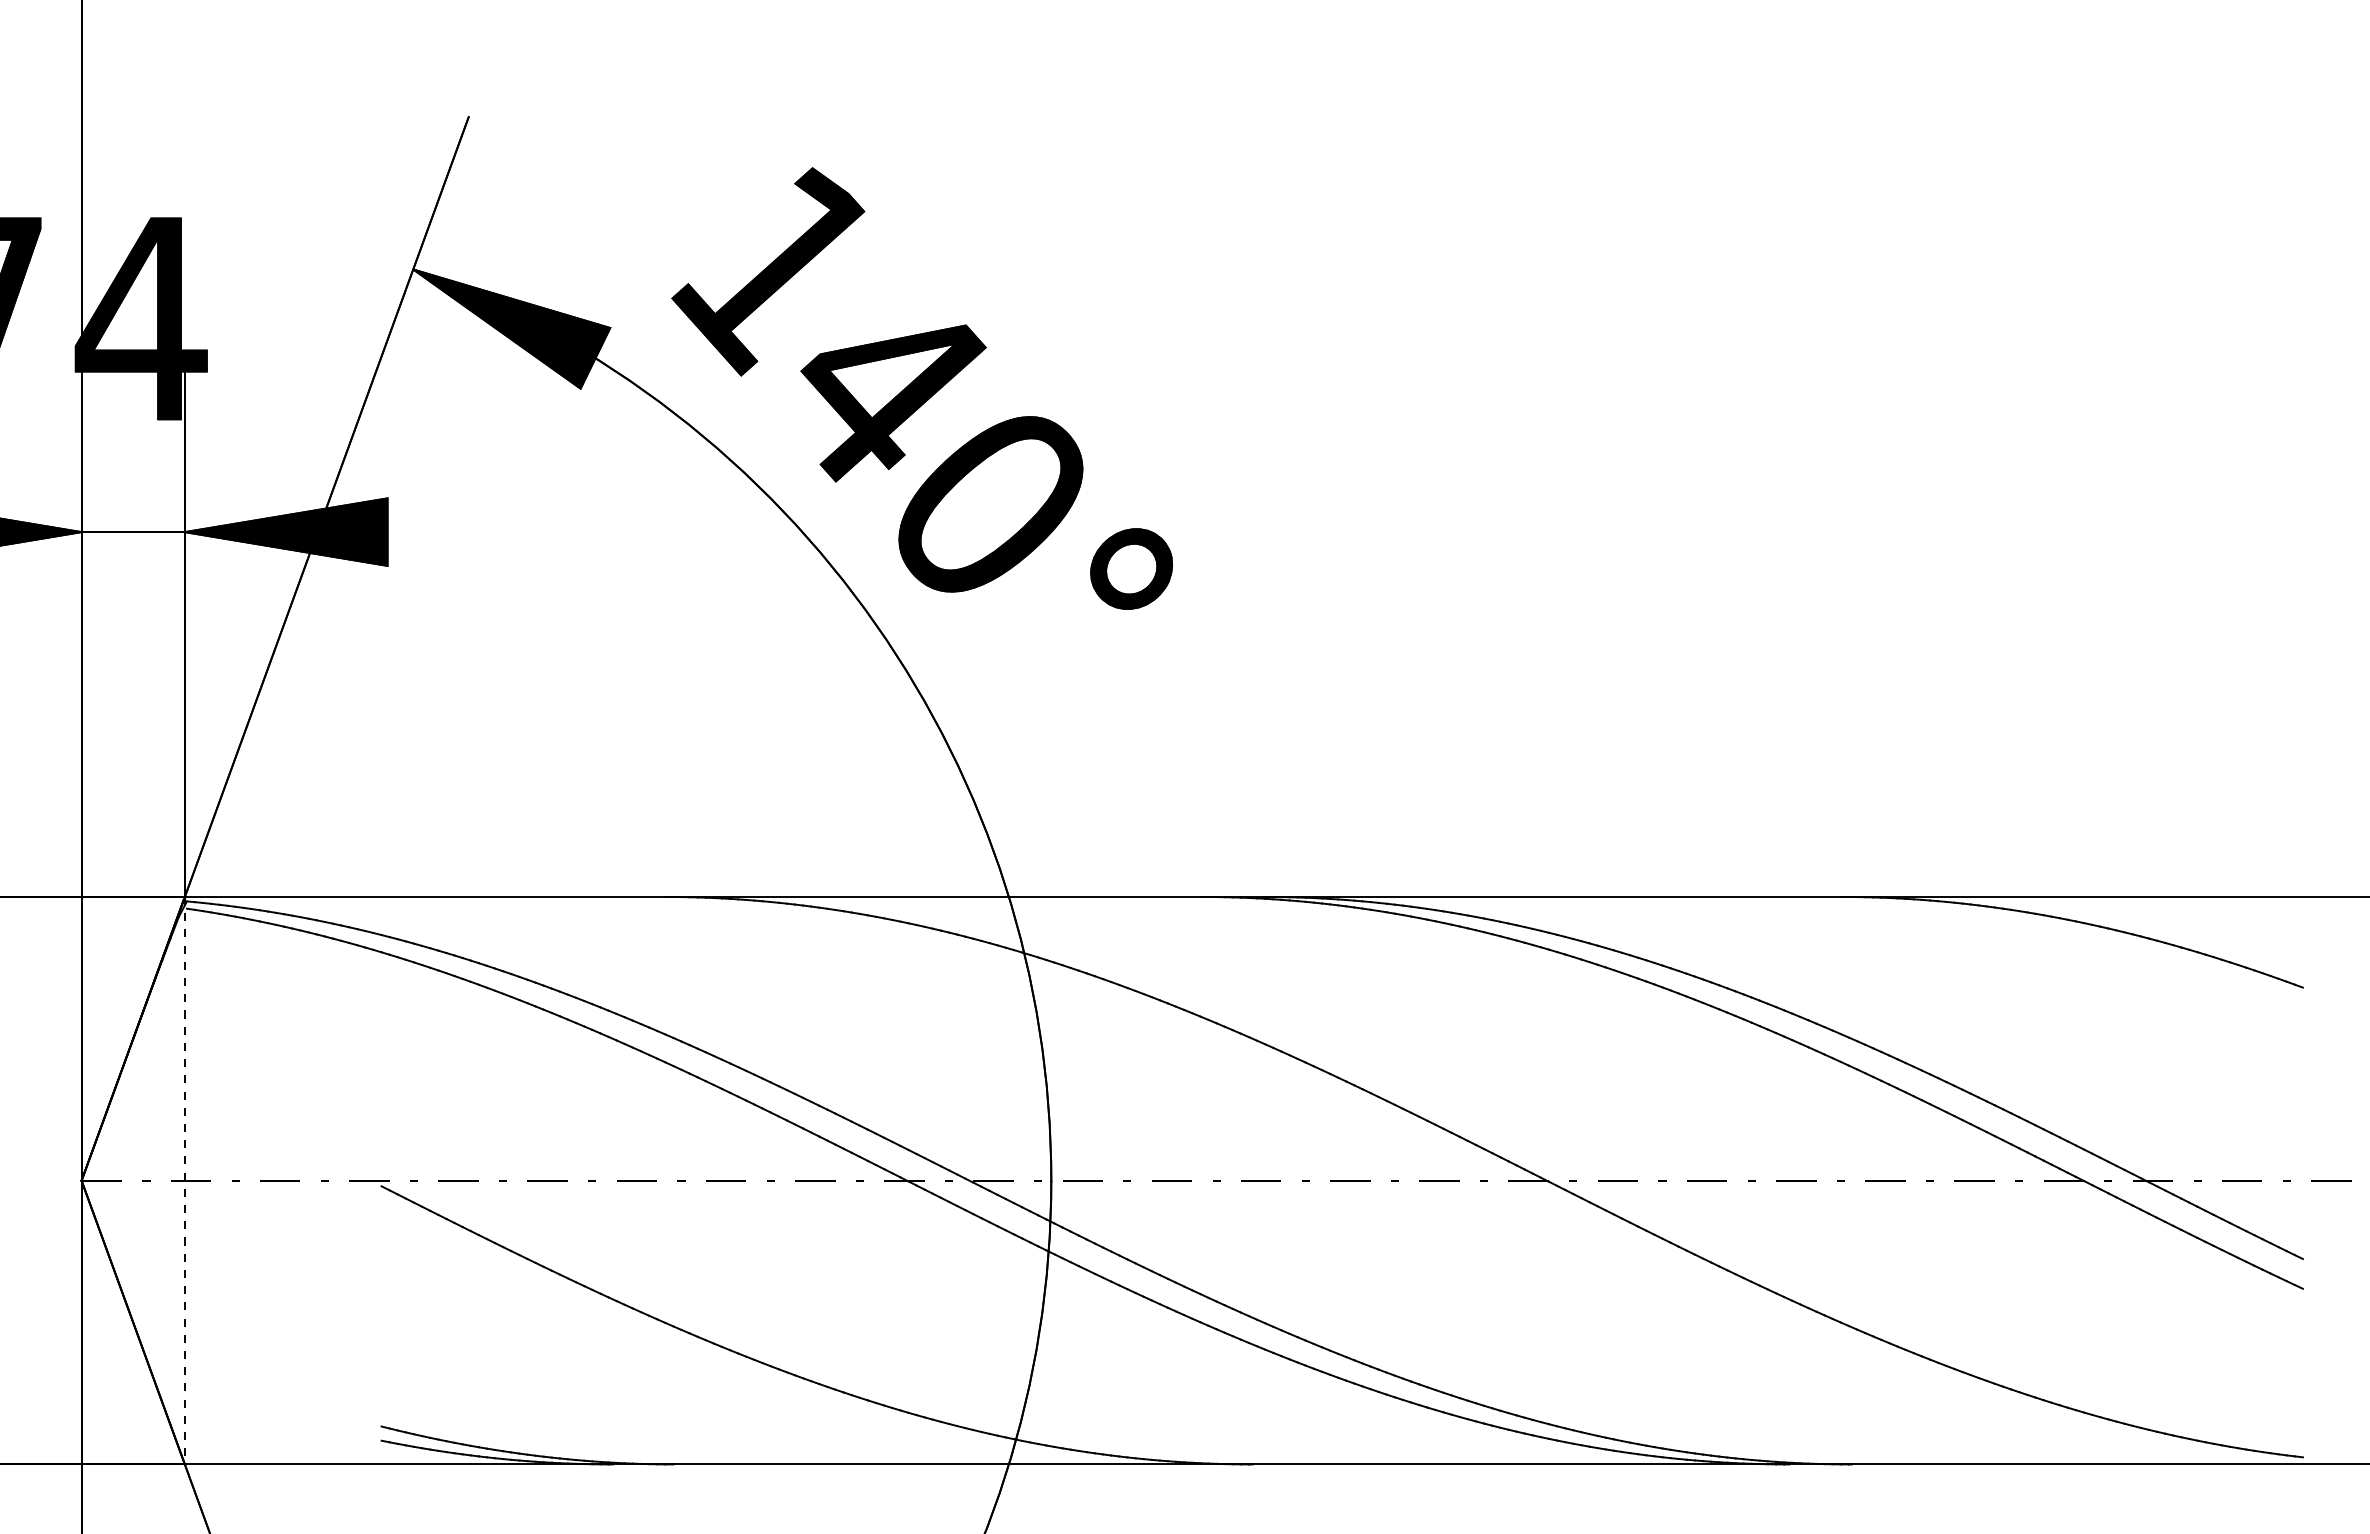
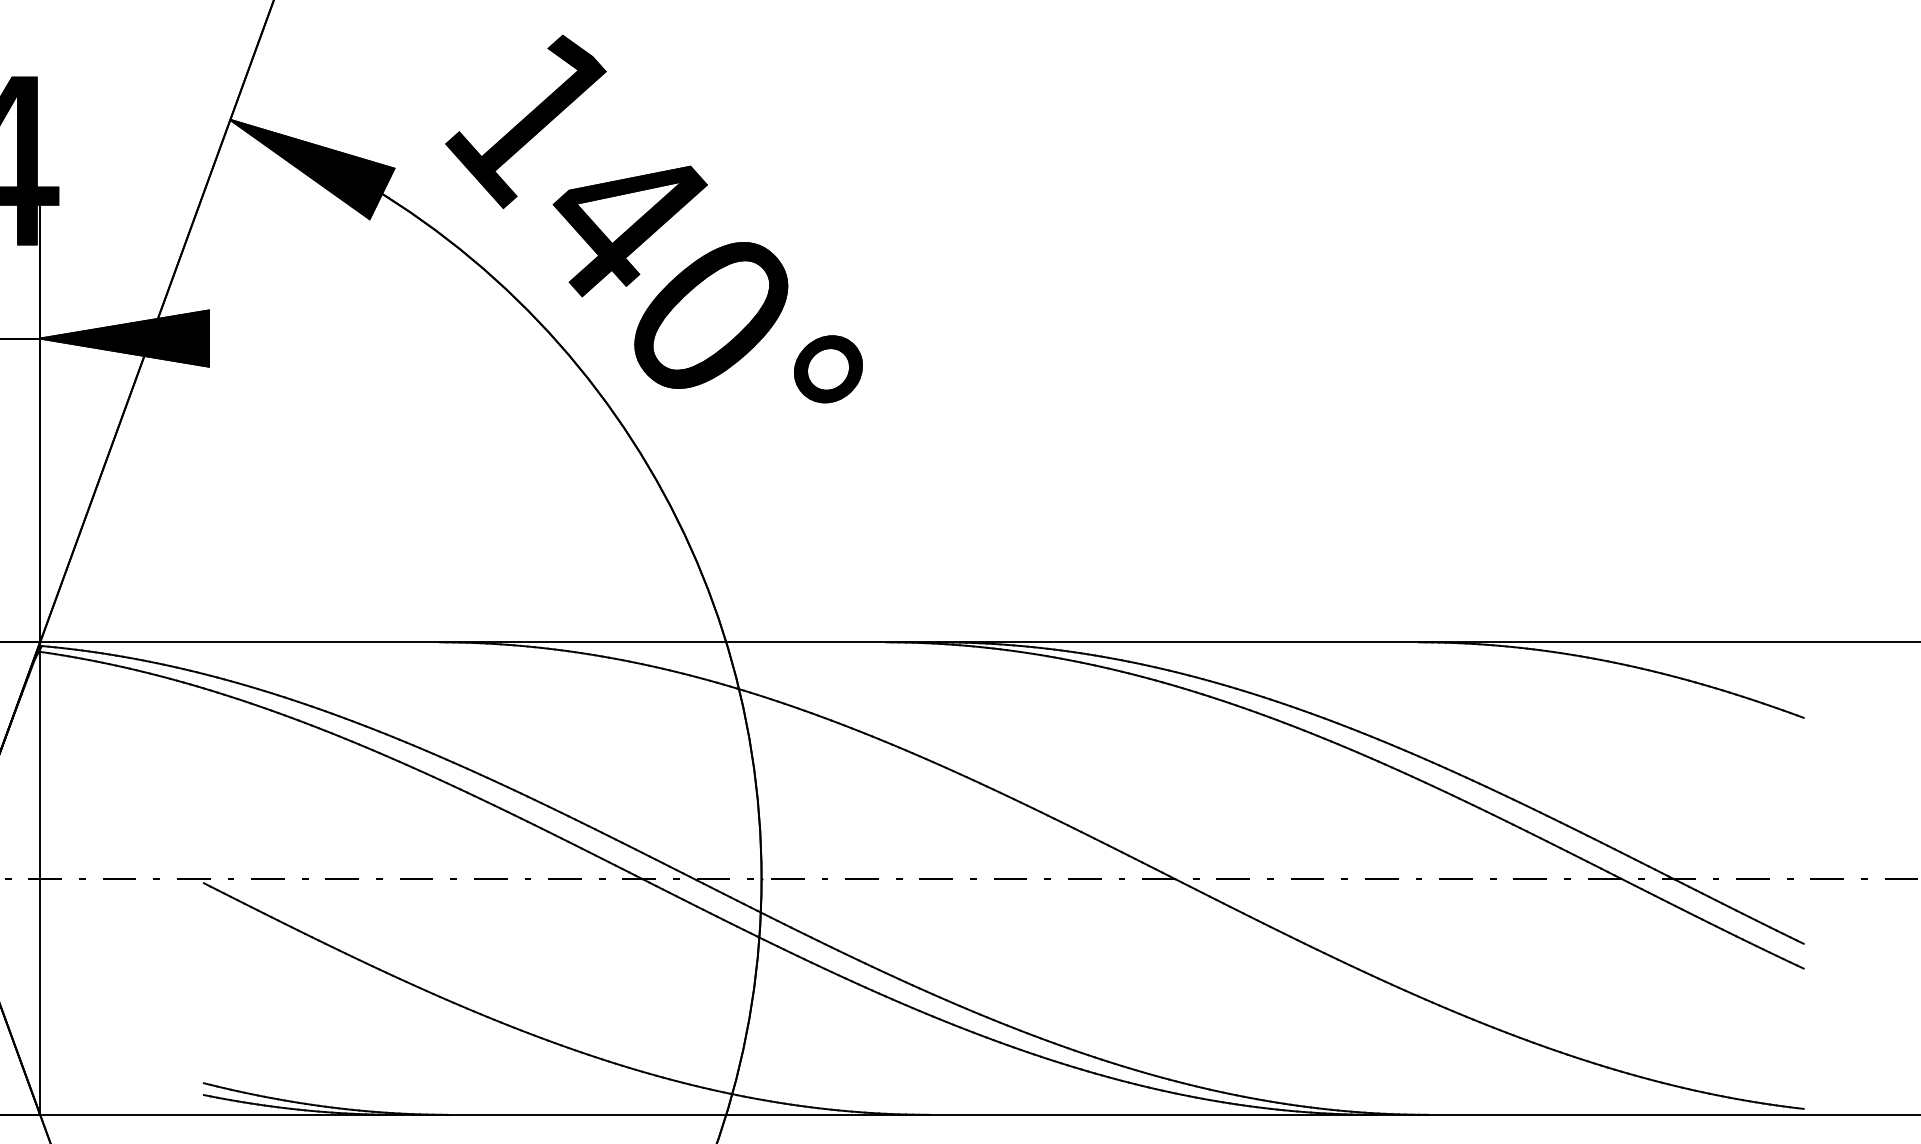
line: (184, 1180) -> (39, 878), dashed -> solid

